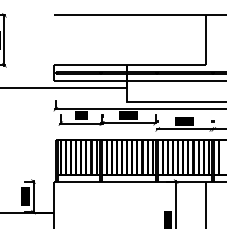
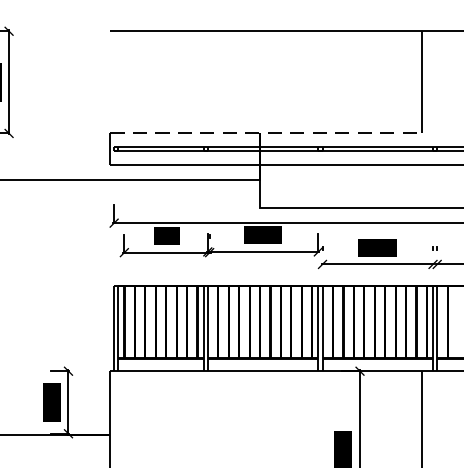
line: (130, 65) -> (266, 133), solid -> dashed

